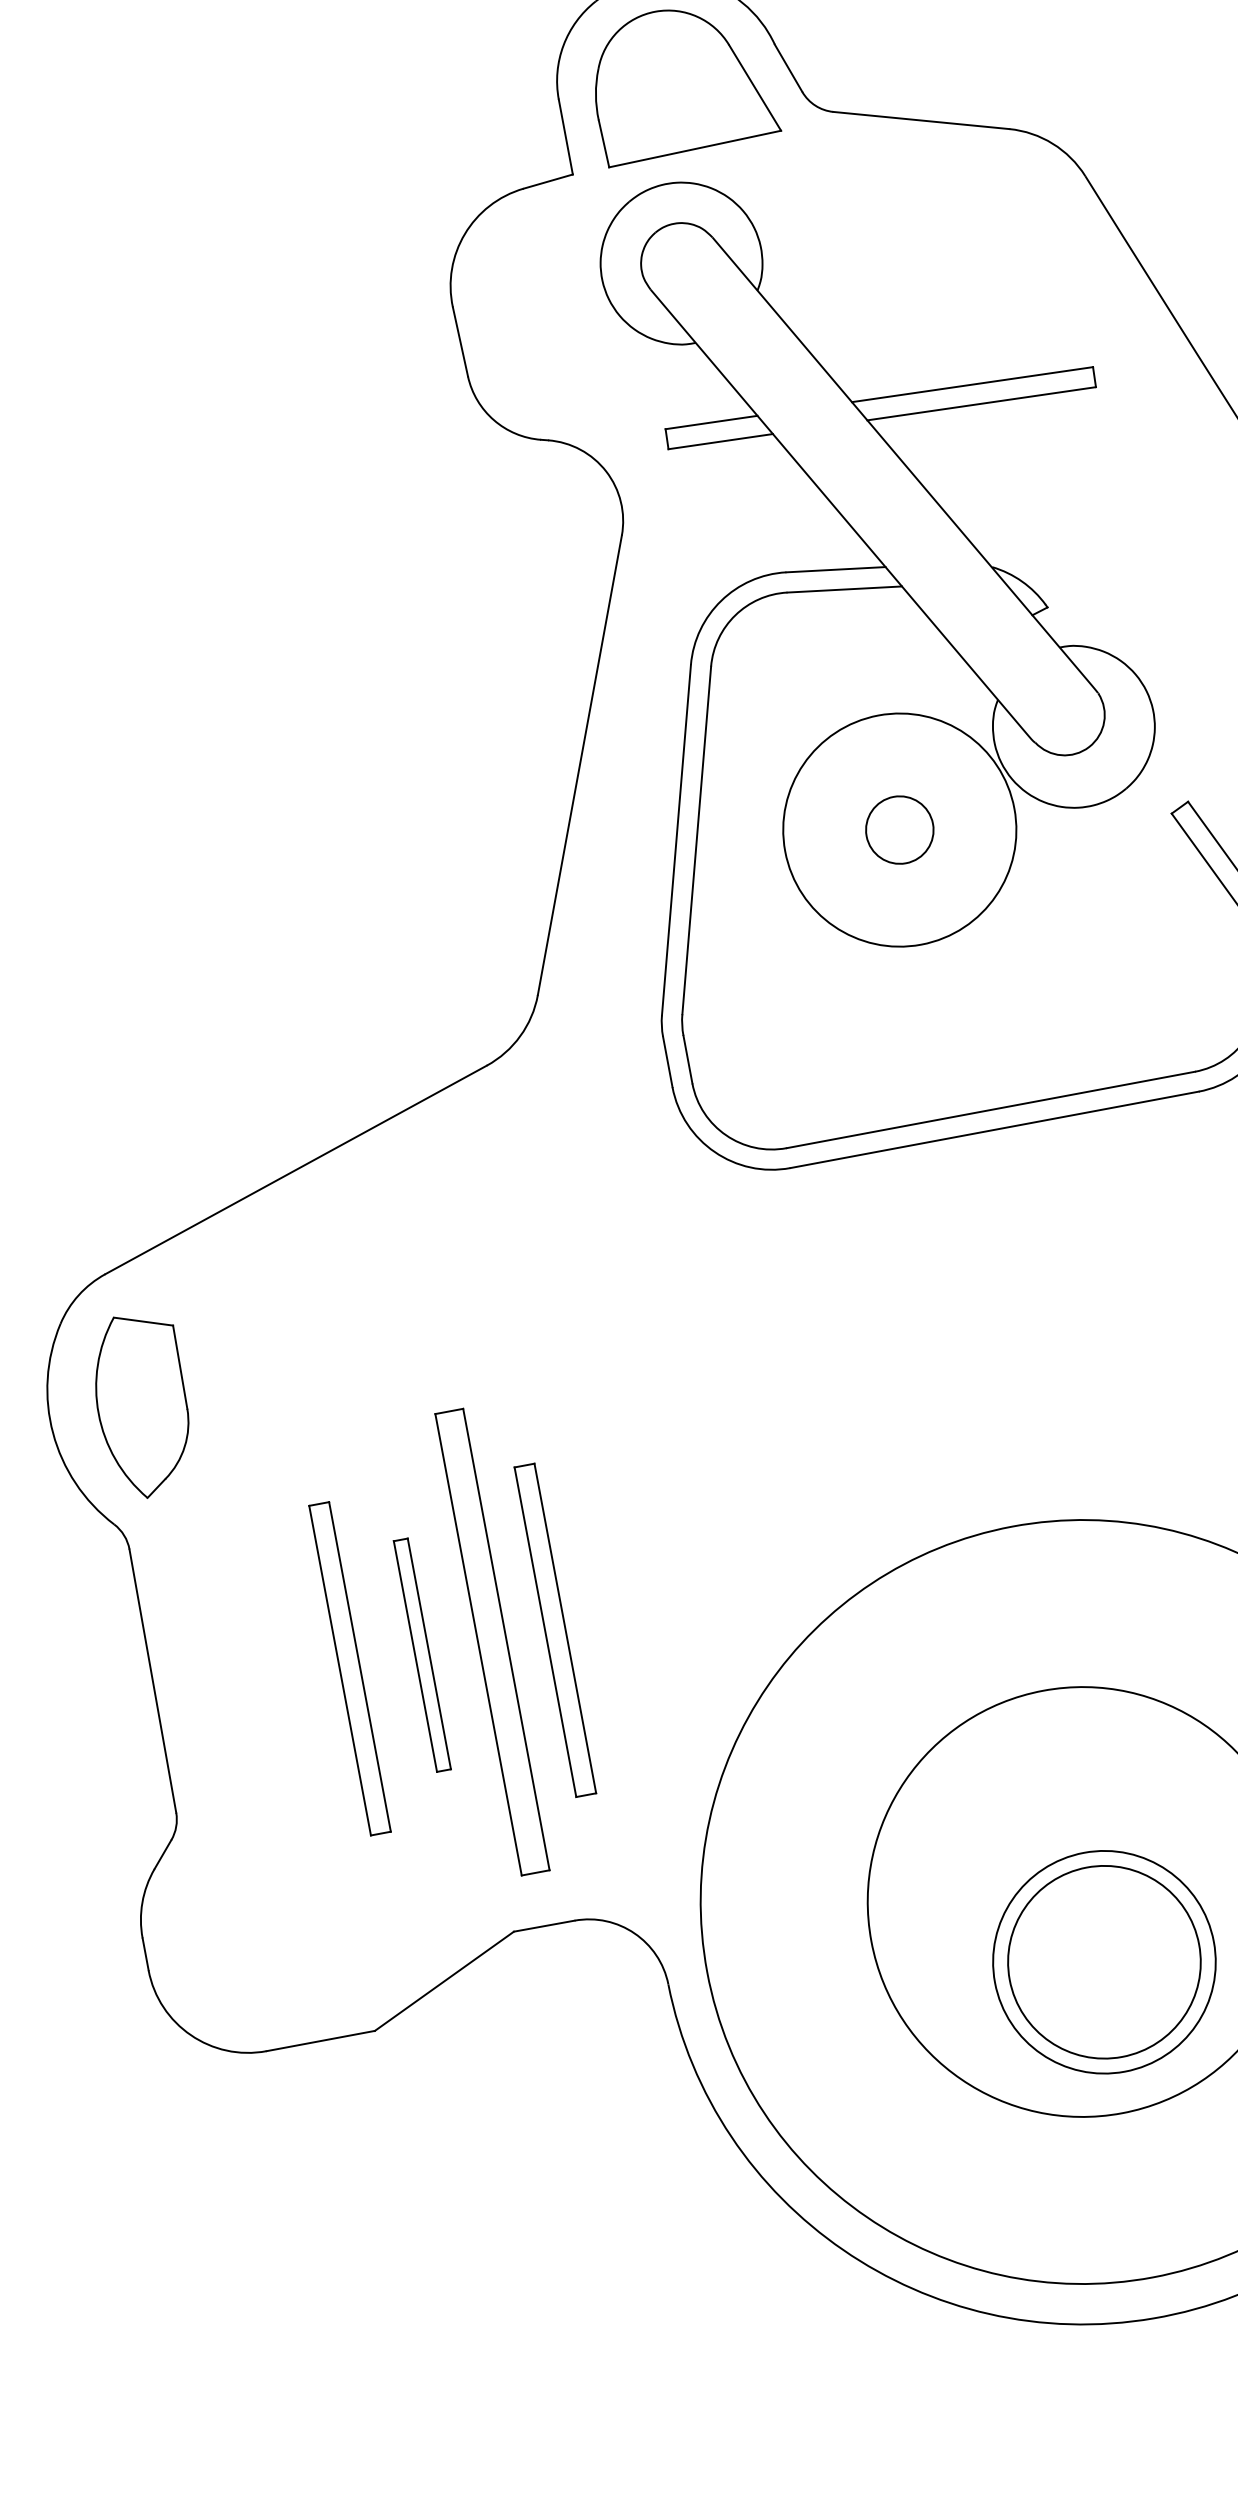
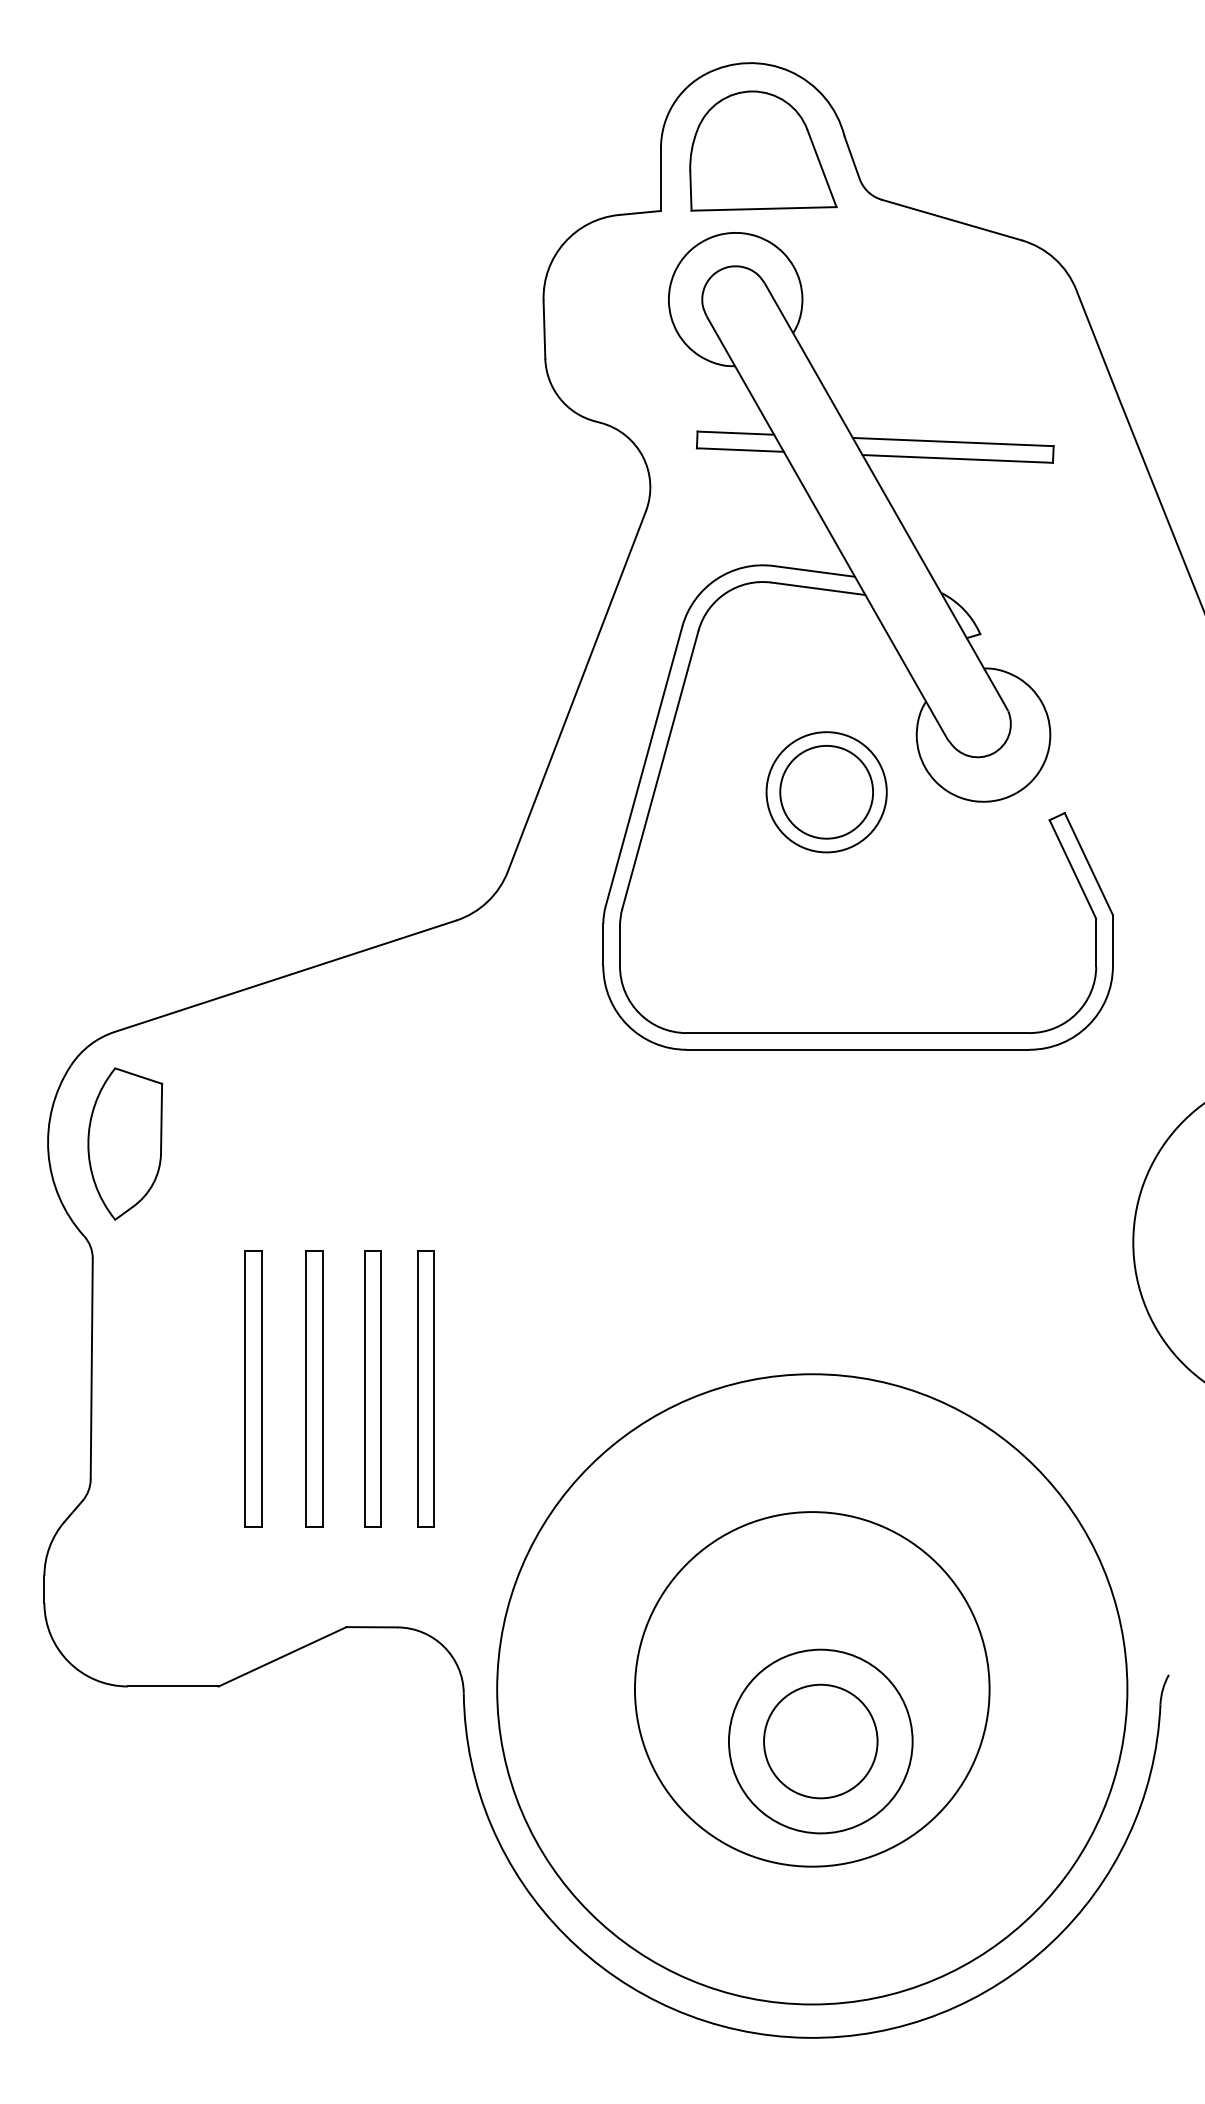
circle: (899, 829) -> (826, 791), size x1.67
circle: (899, 830) -> (826, 792), size x0.62
part: (491, 1641) -> (372, 1388), size x0.71
part: (422, 1654) -> (314, 1388), size x1.43
circle: (1104, 1962) -> (820, 1741), size x0.71

